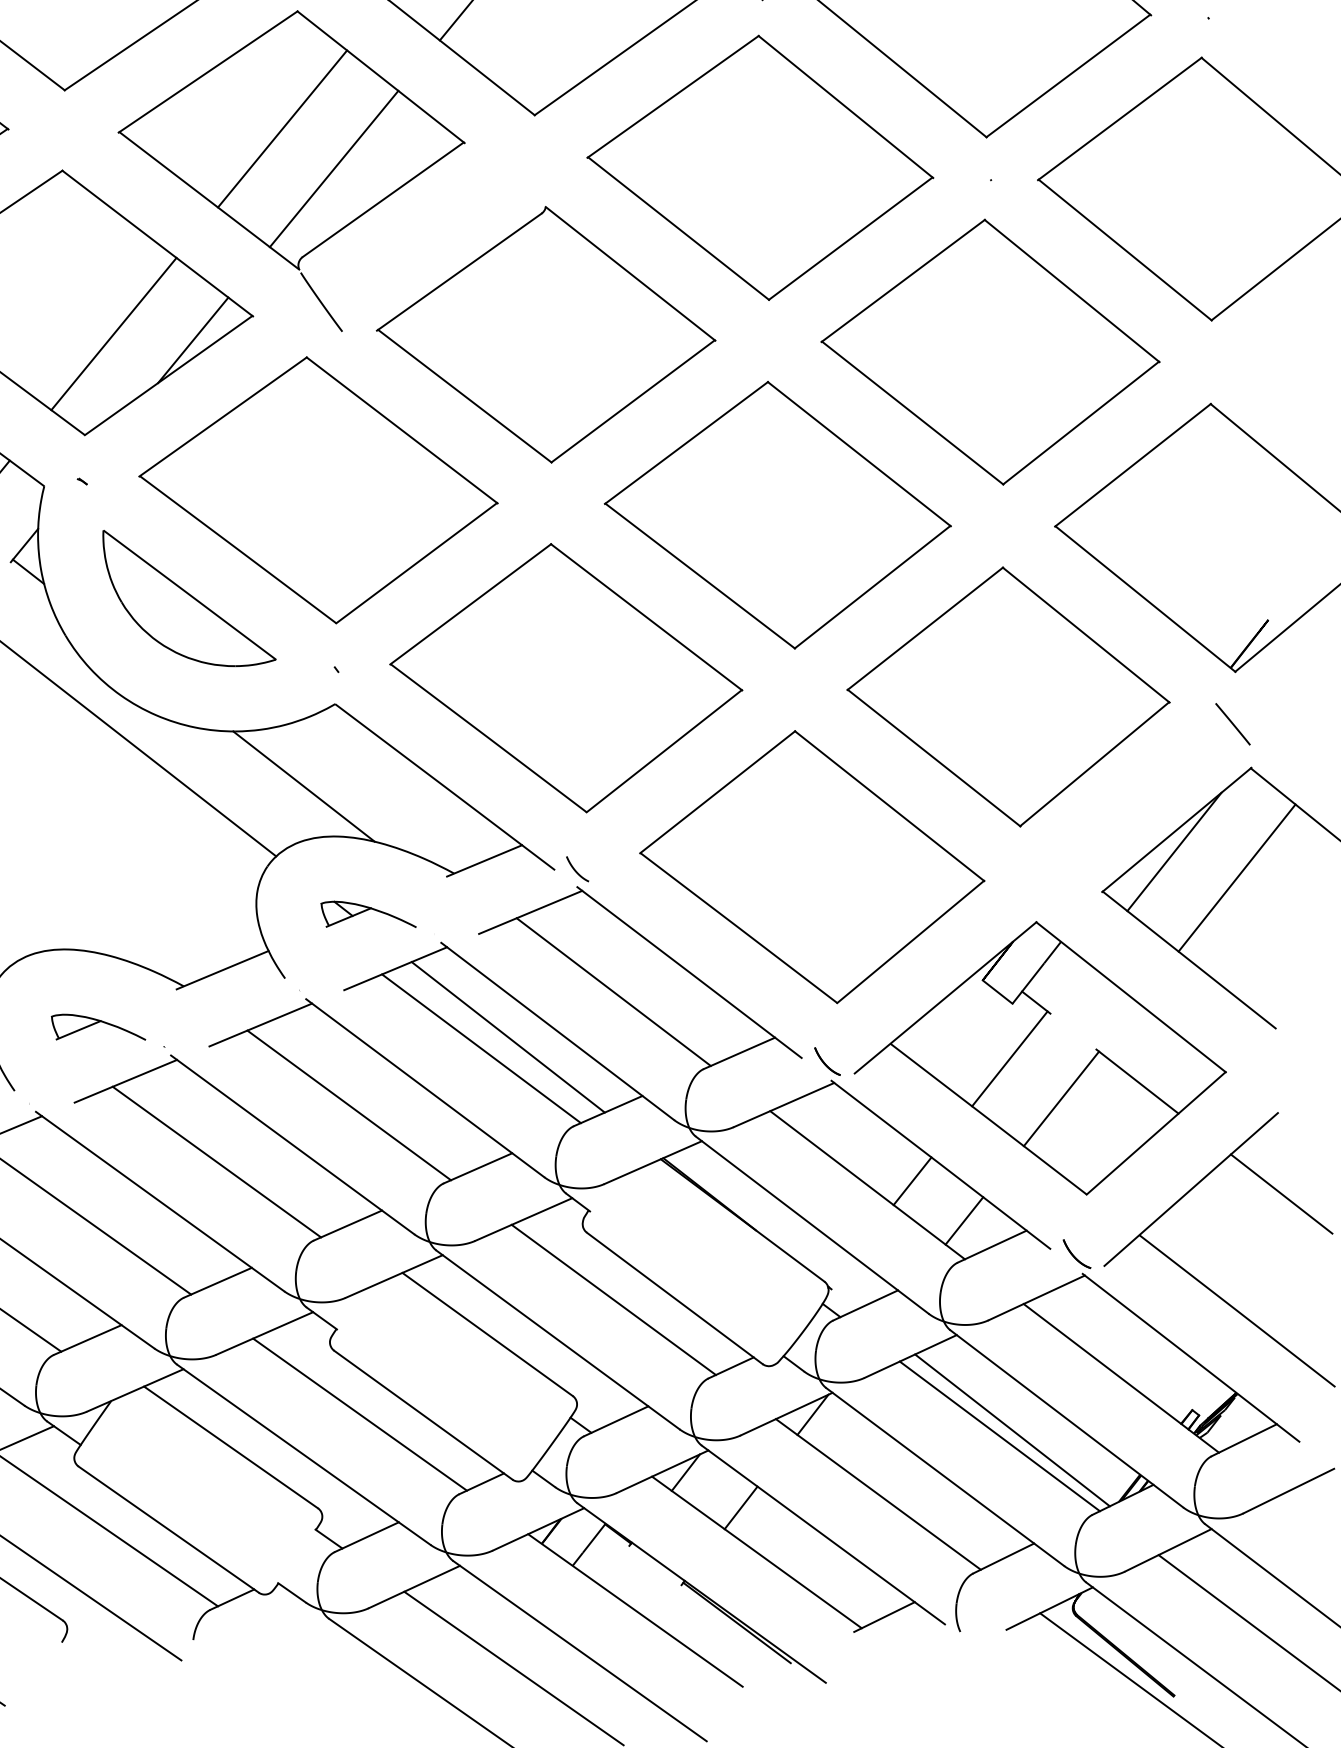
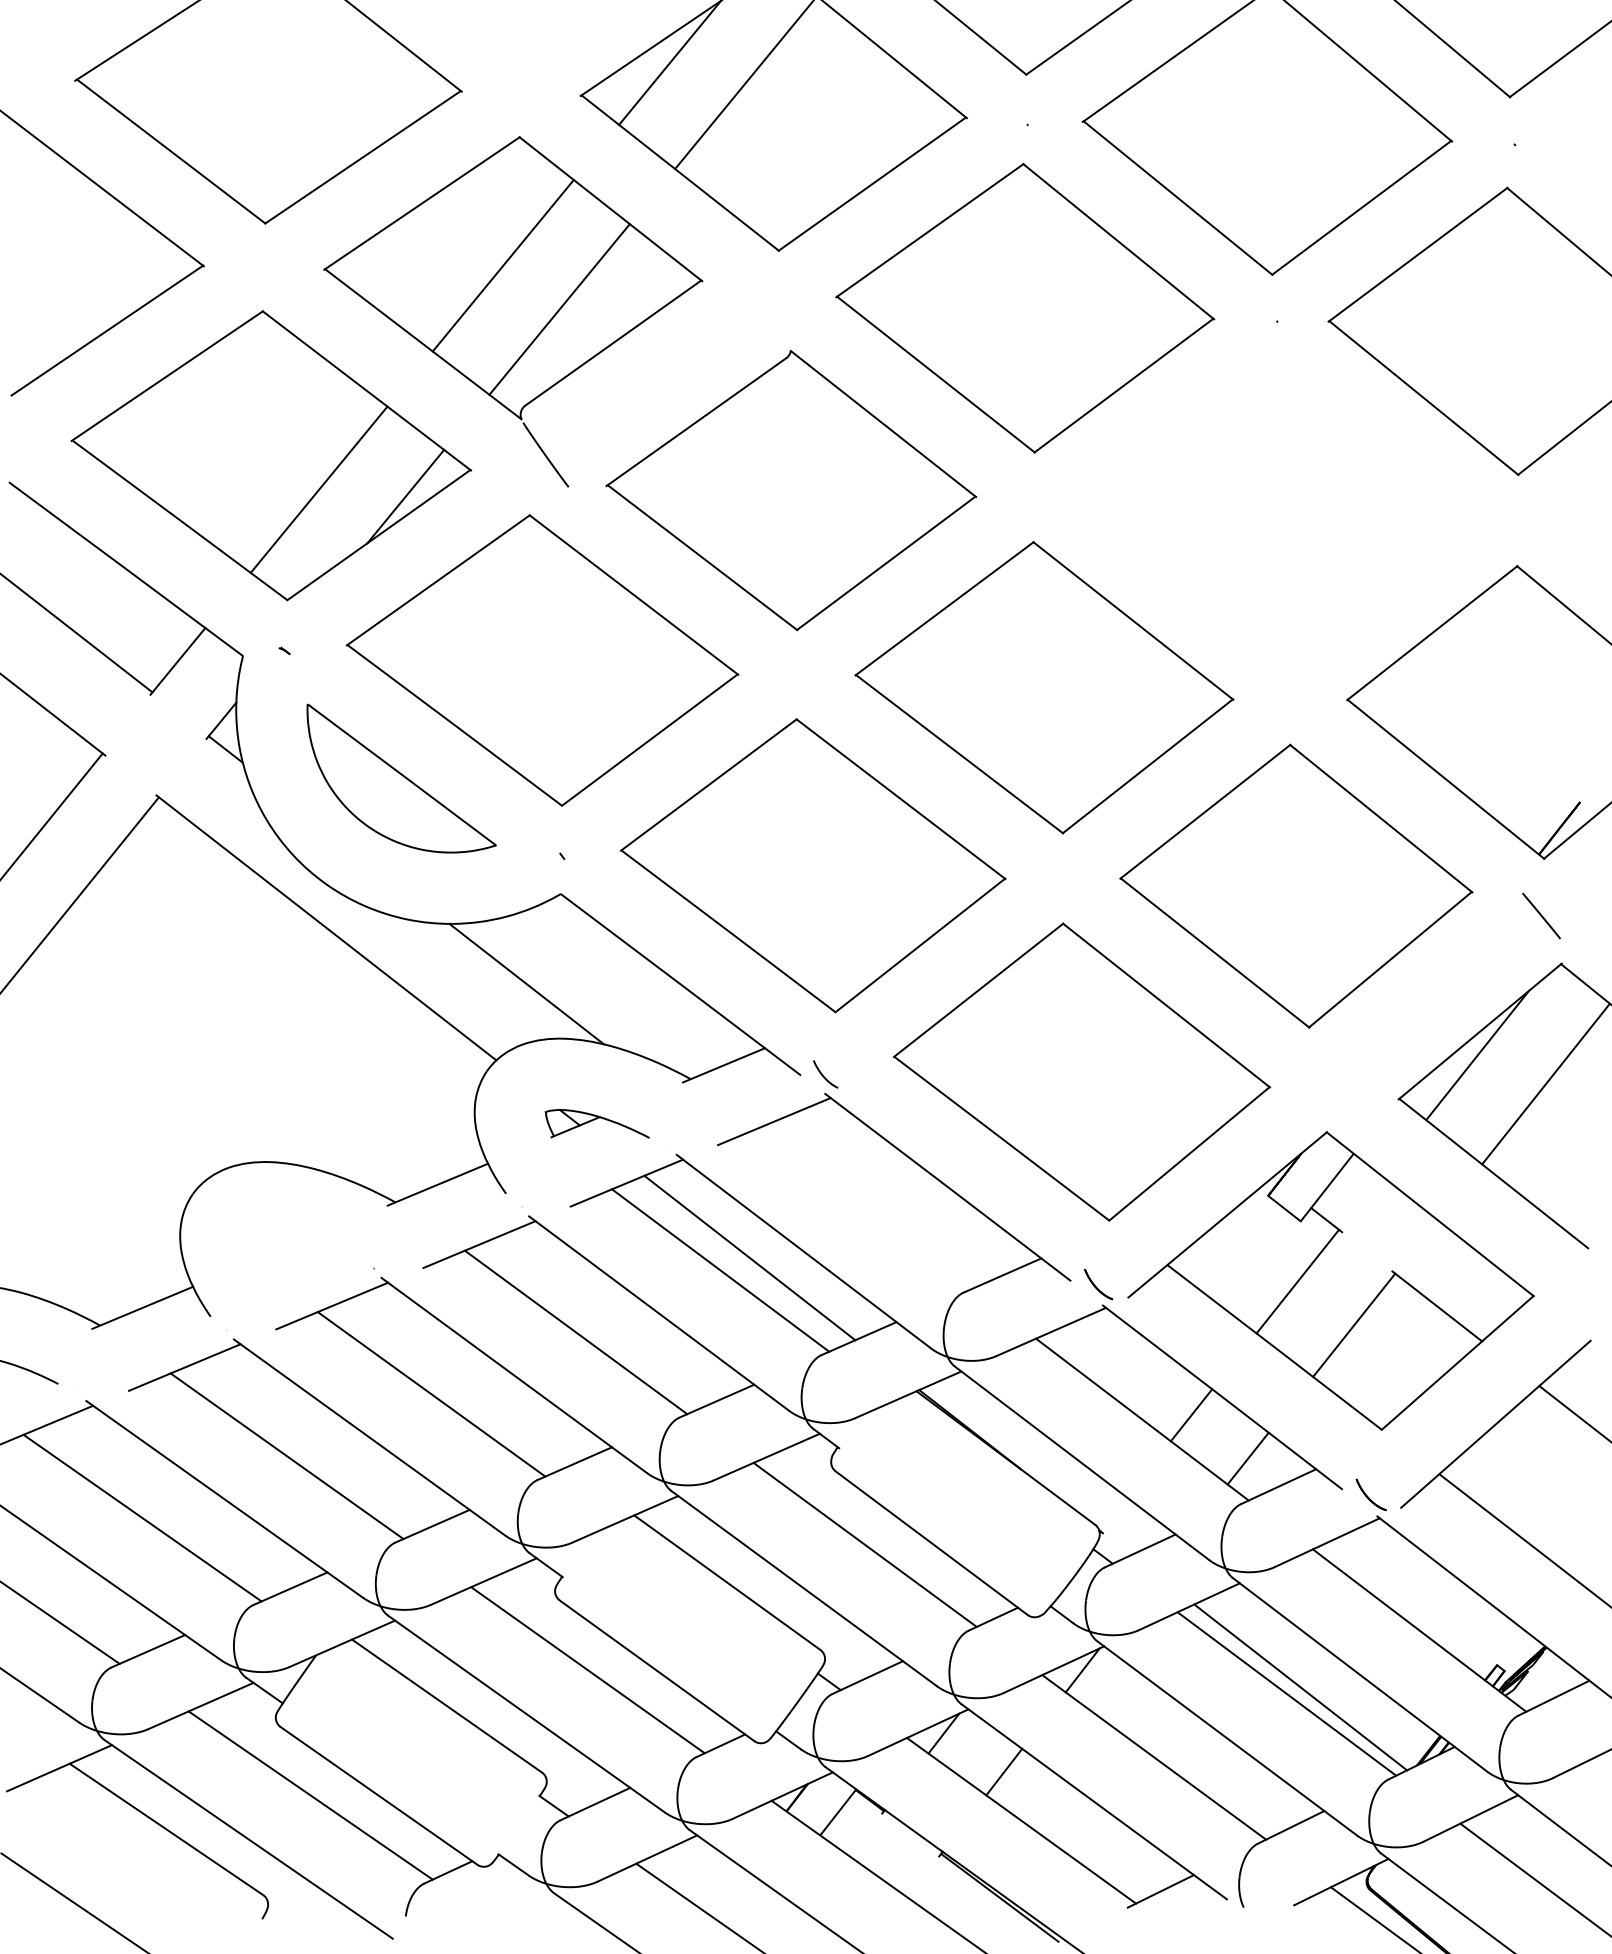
part: (990, 352) -> (1276, 509), removed
line: (614, 991) -> (865, 1208), removed
part: (98, 1026) -> (302, 1246), removed

